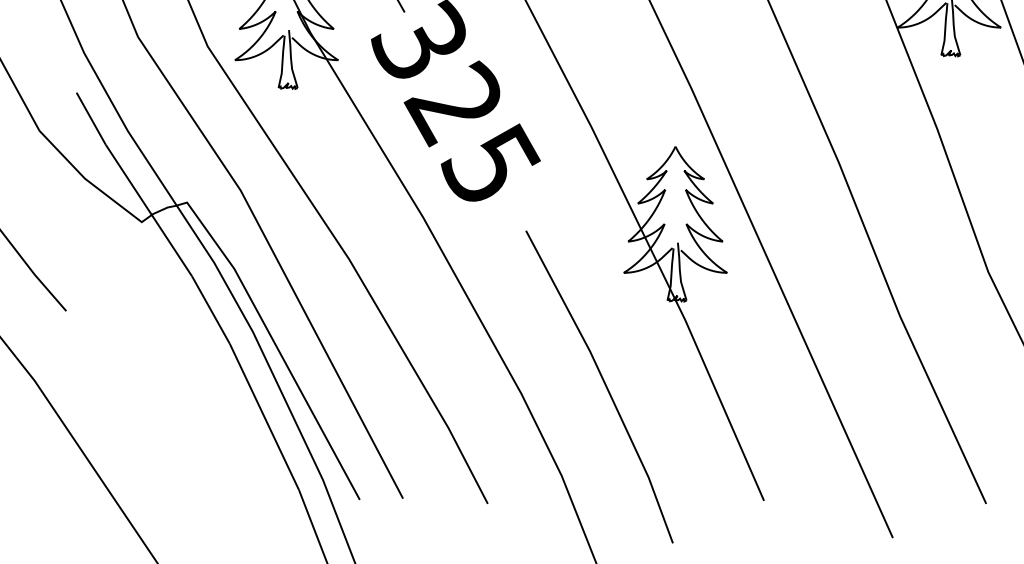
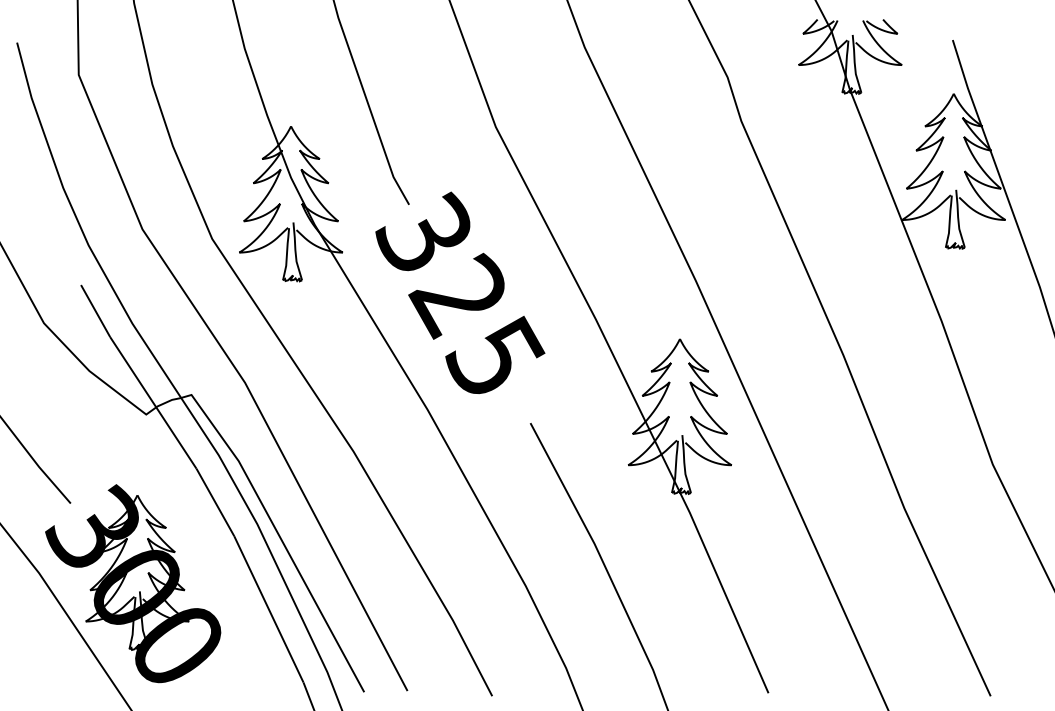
part: (129, 391) -> (133, 583), added

